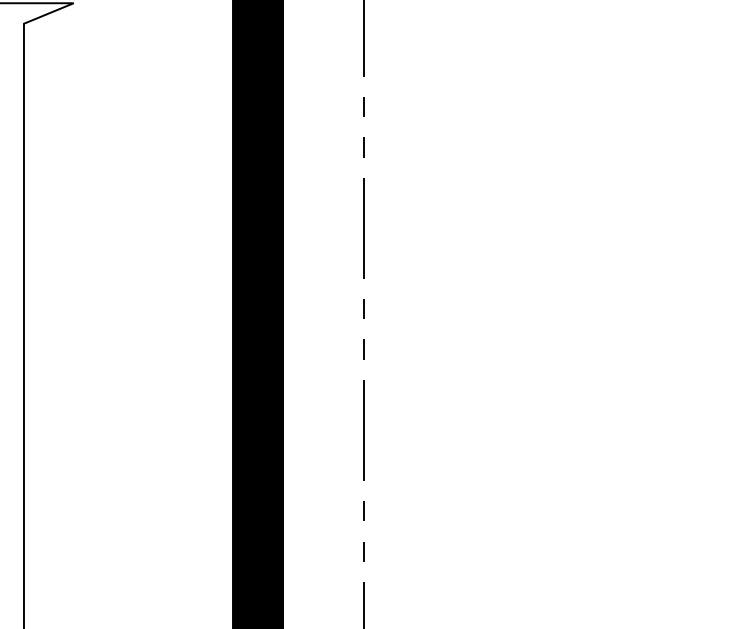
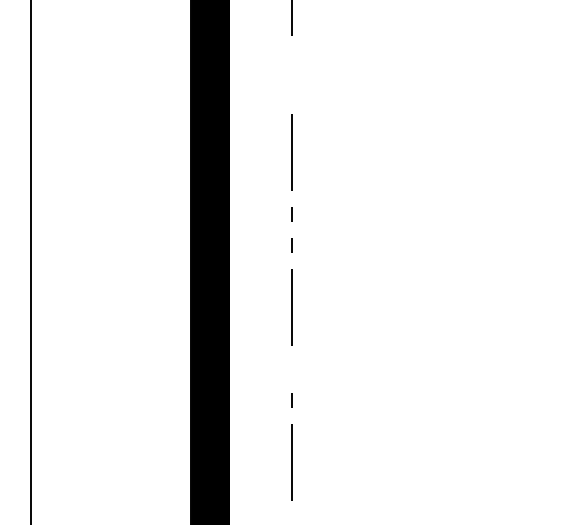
line: (363, 106) -> (291, 58), removed
line: (363, 146) -> (291, 89), removed
line: (363, 511) -> (291, 369), removed

